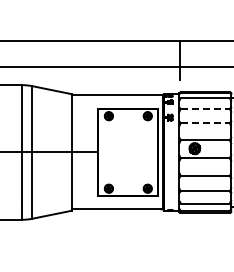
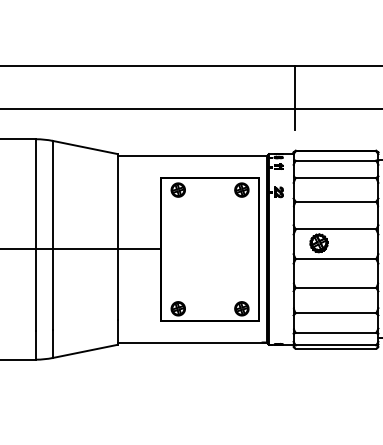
line: (205, 108) -> (336, 177), dashed -> solid
line: (205, 123) -> (336, 202), dashed -> solid

